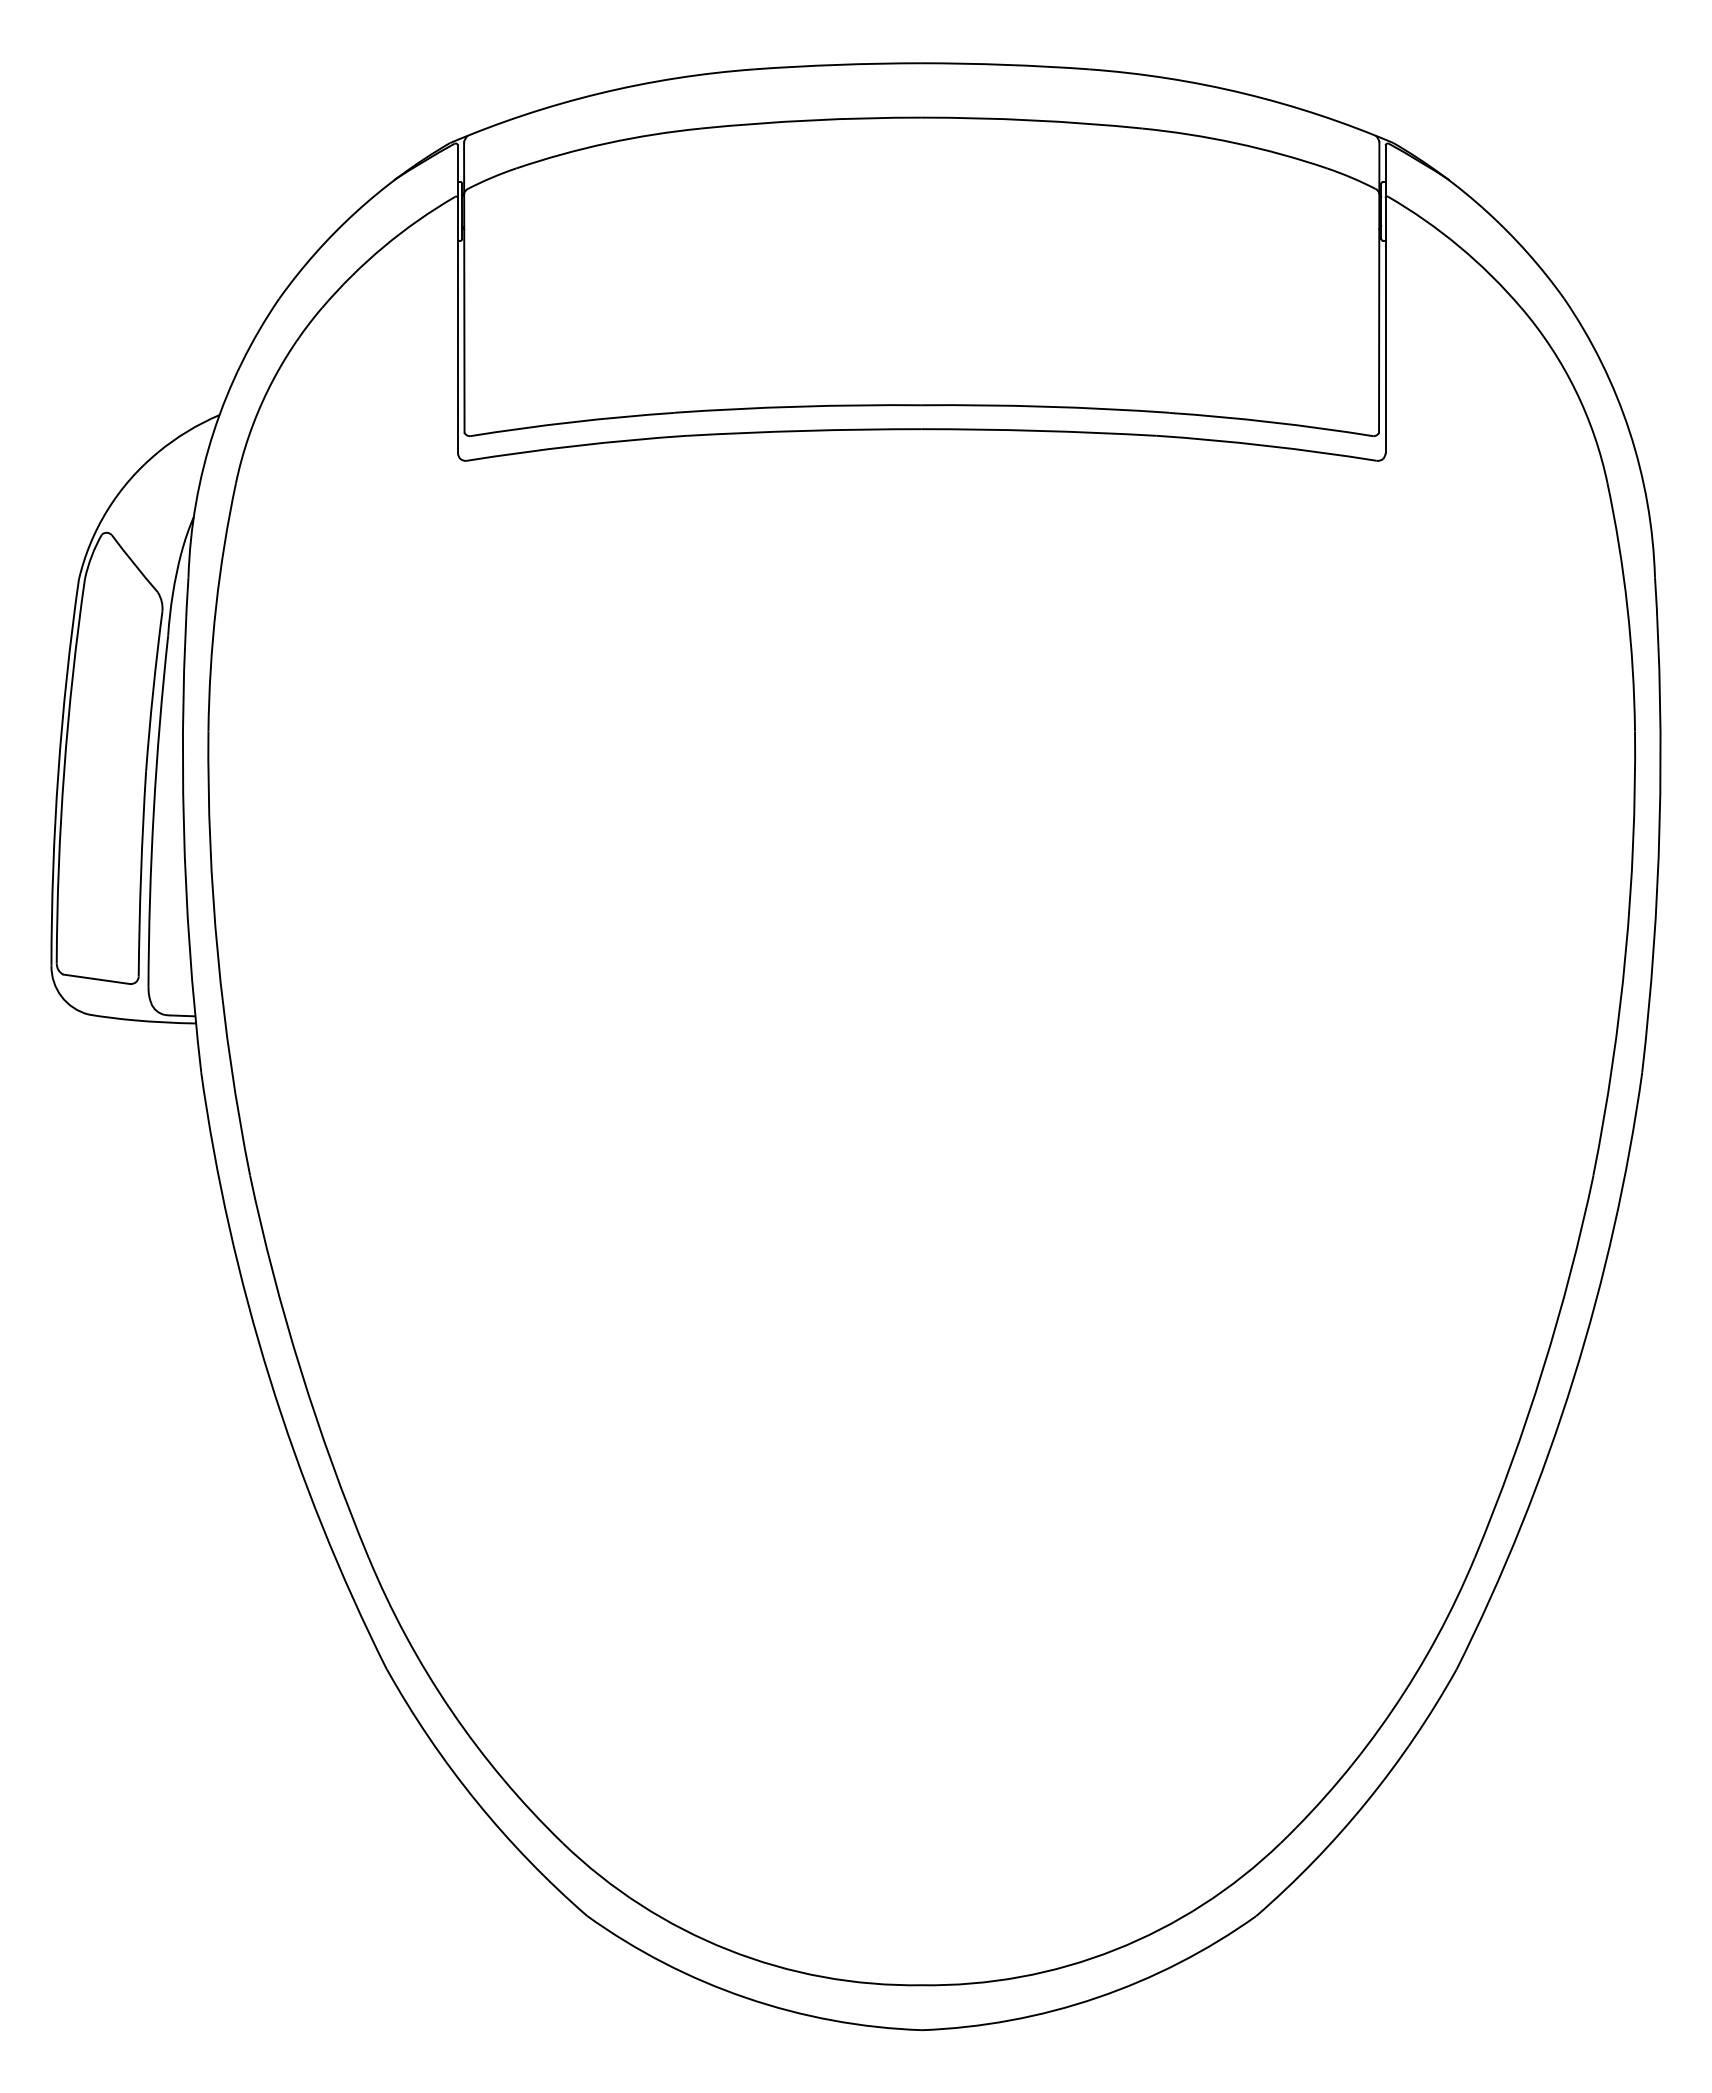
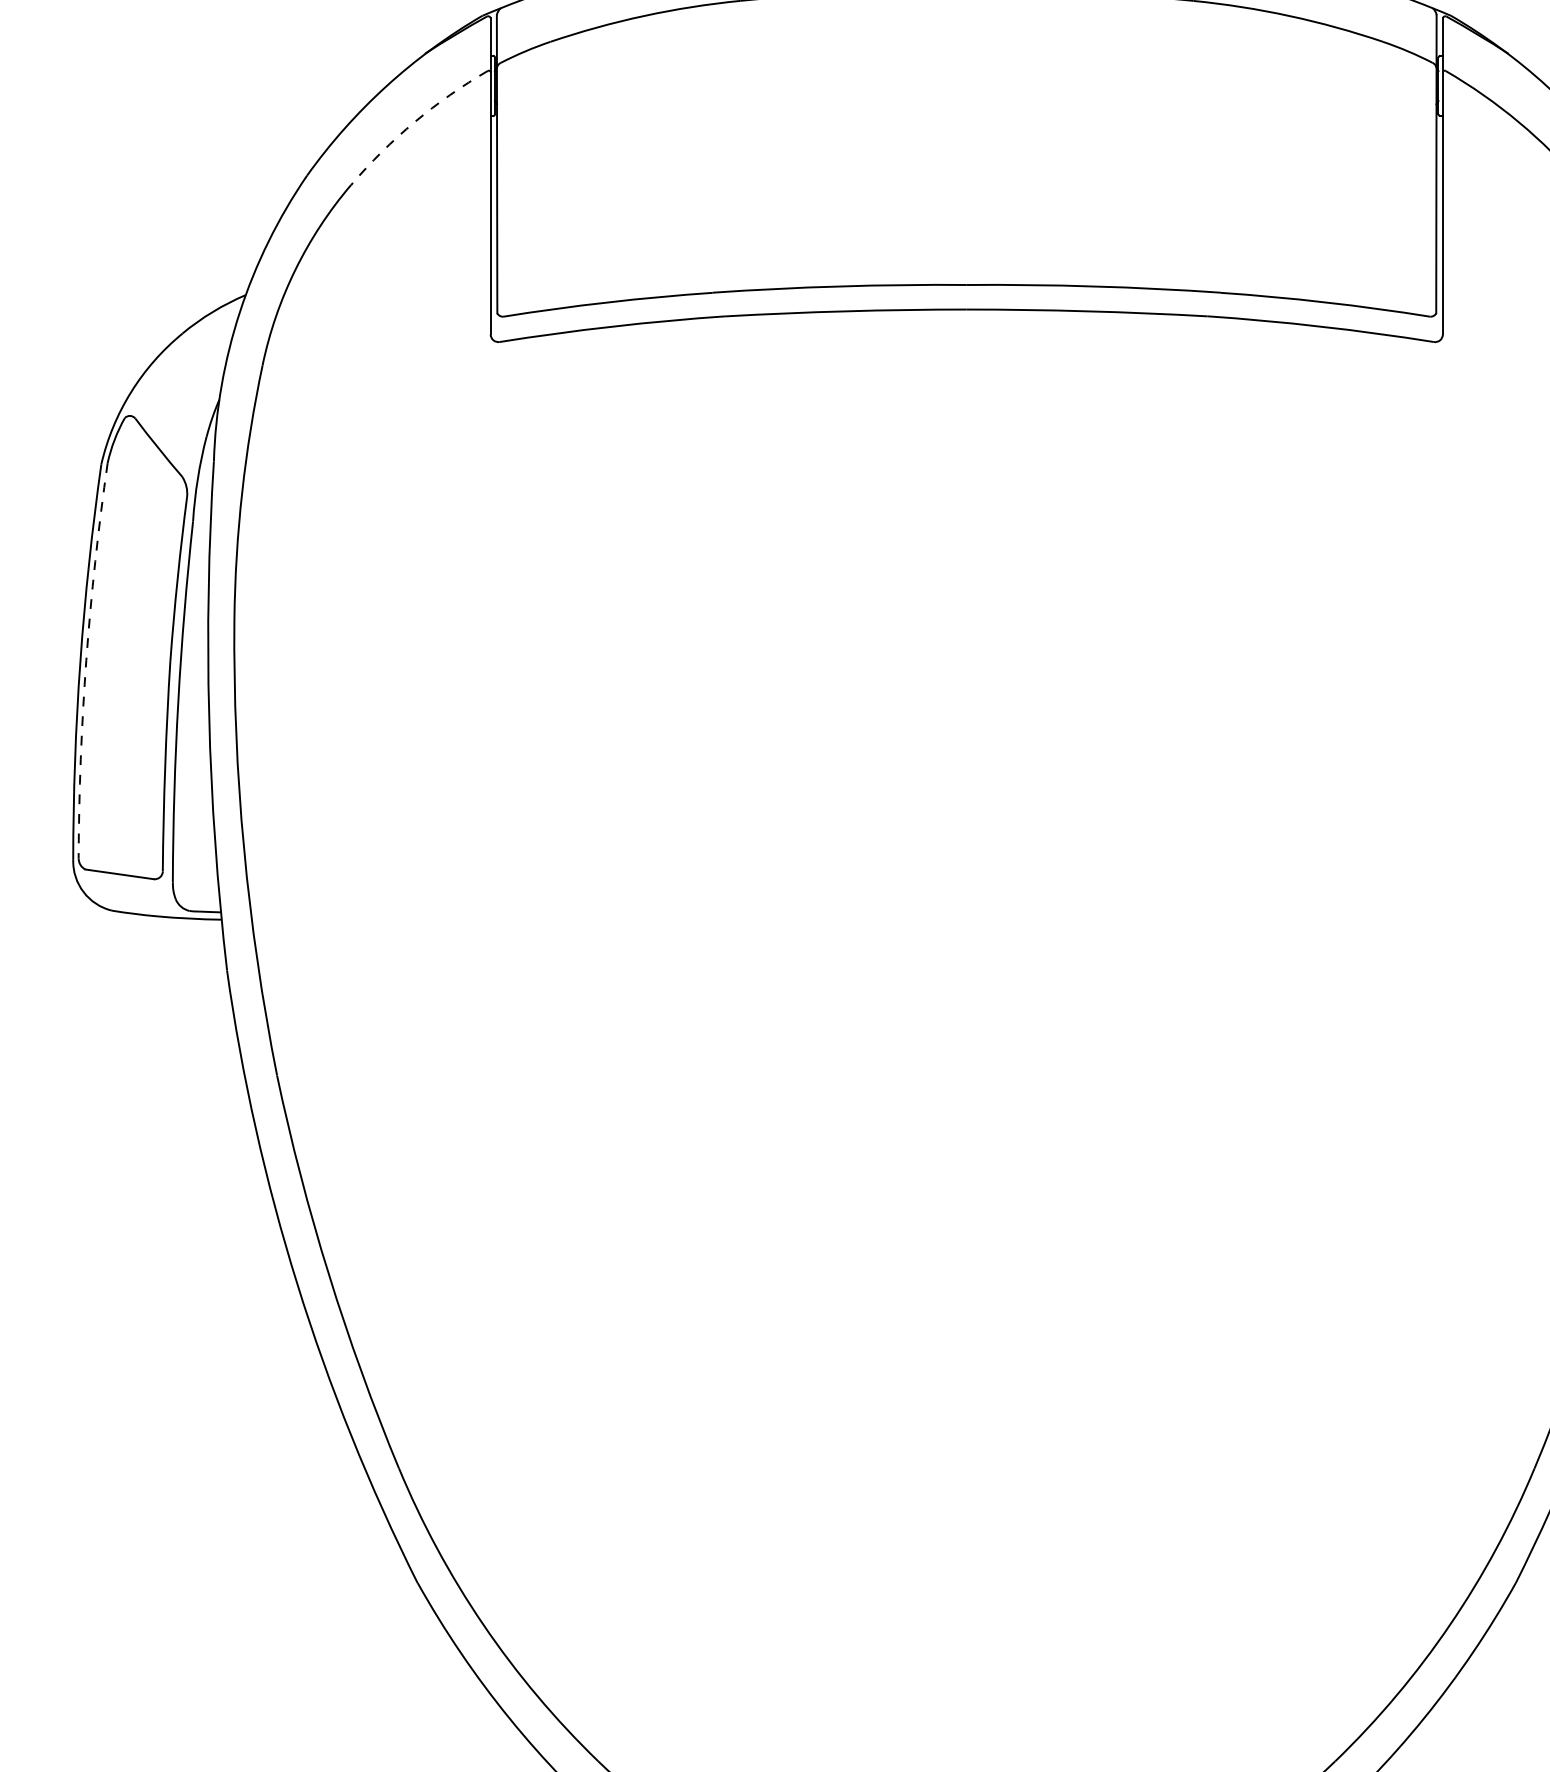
arc: (384, 246) -> (415, 121), solid -> dashed
arc: (64, 770) -> (86, 659), solid -> dashed

